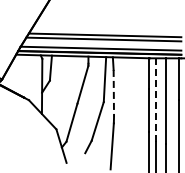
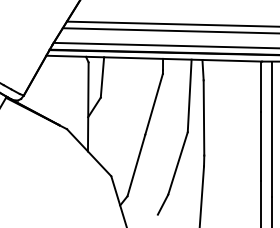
line: (113, 93) -> (203, 118), dashed -> solid
line: (156, 100) -> (272, 129), dashed -> solid

